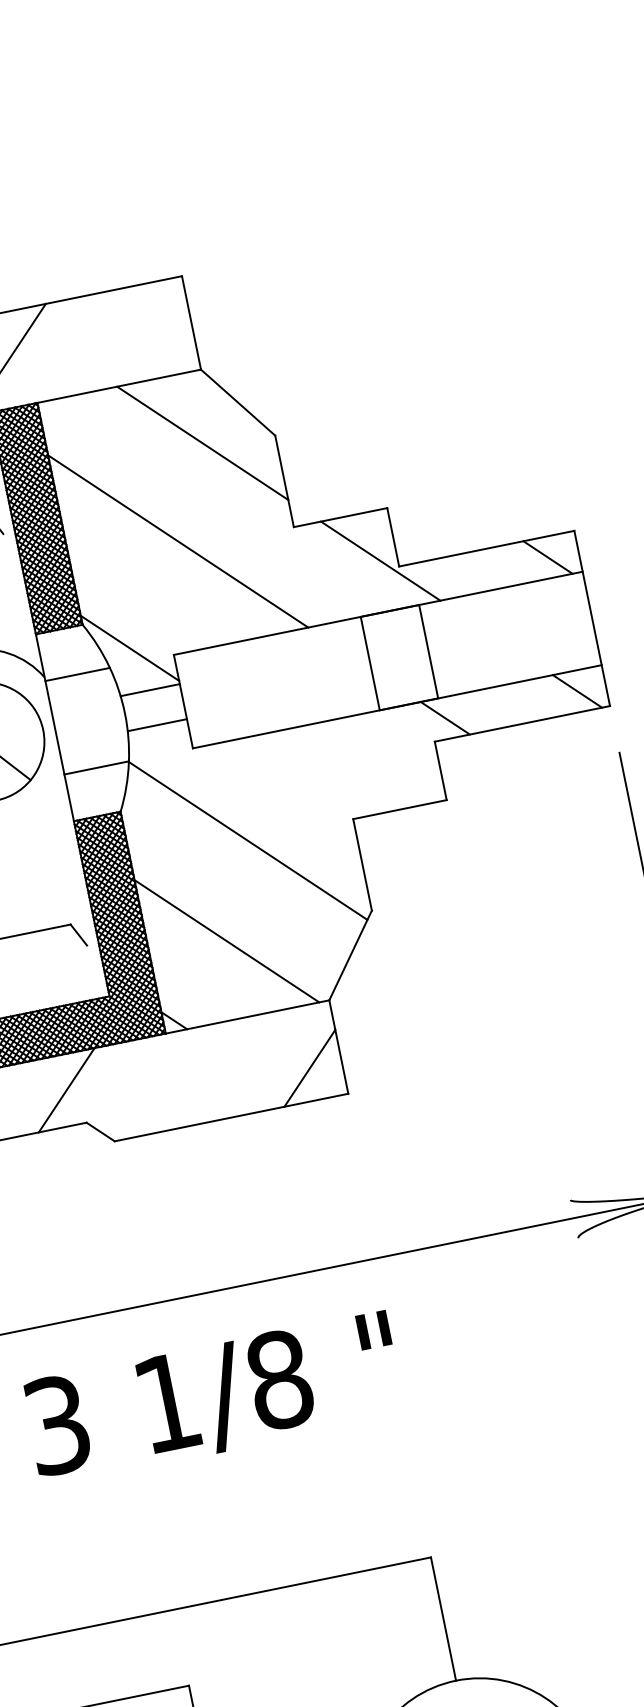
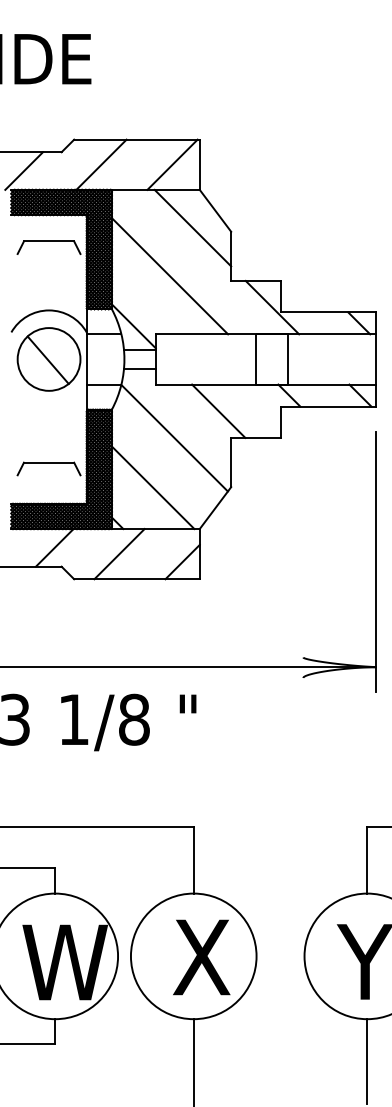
line: (140, 332) -> (172, 164), added
line: (319, 772) -> (218, 410), added
line: (189, 1078) -> (119, 554), added

